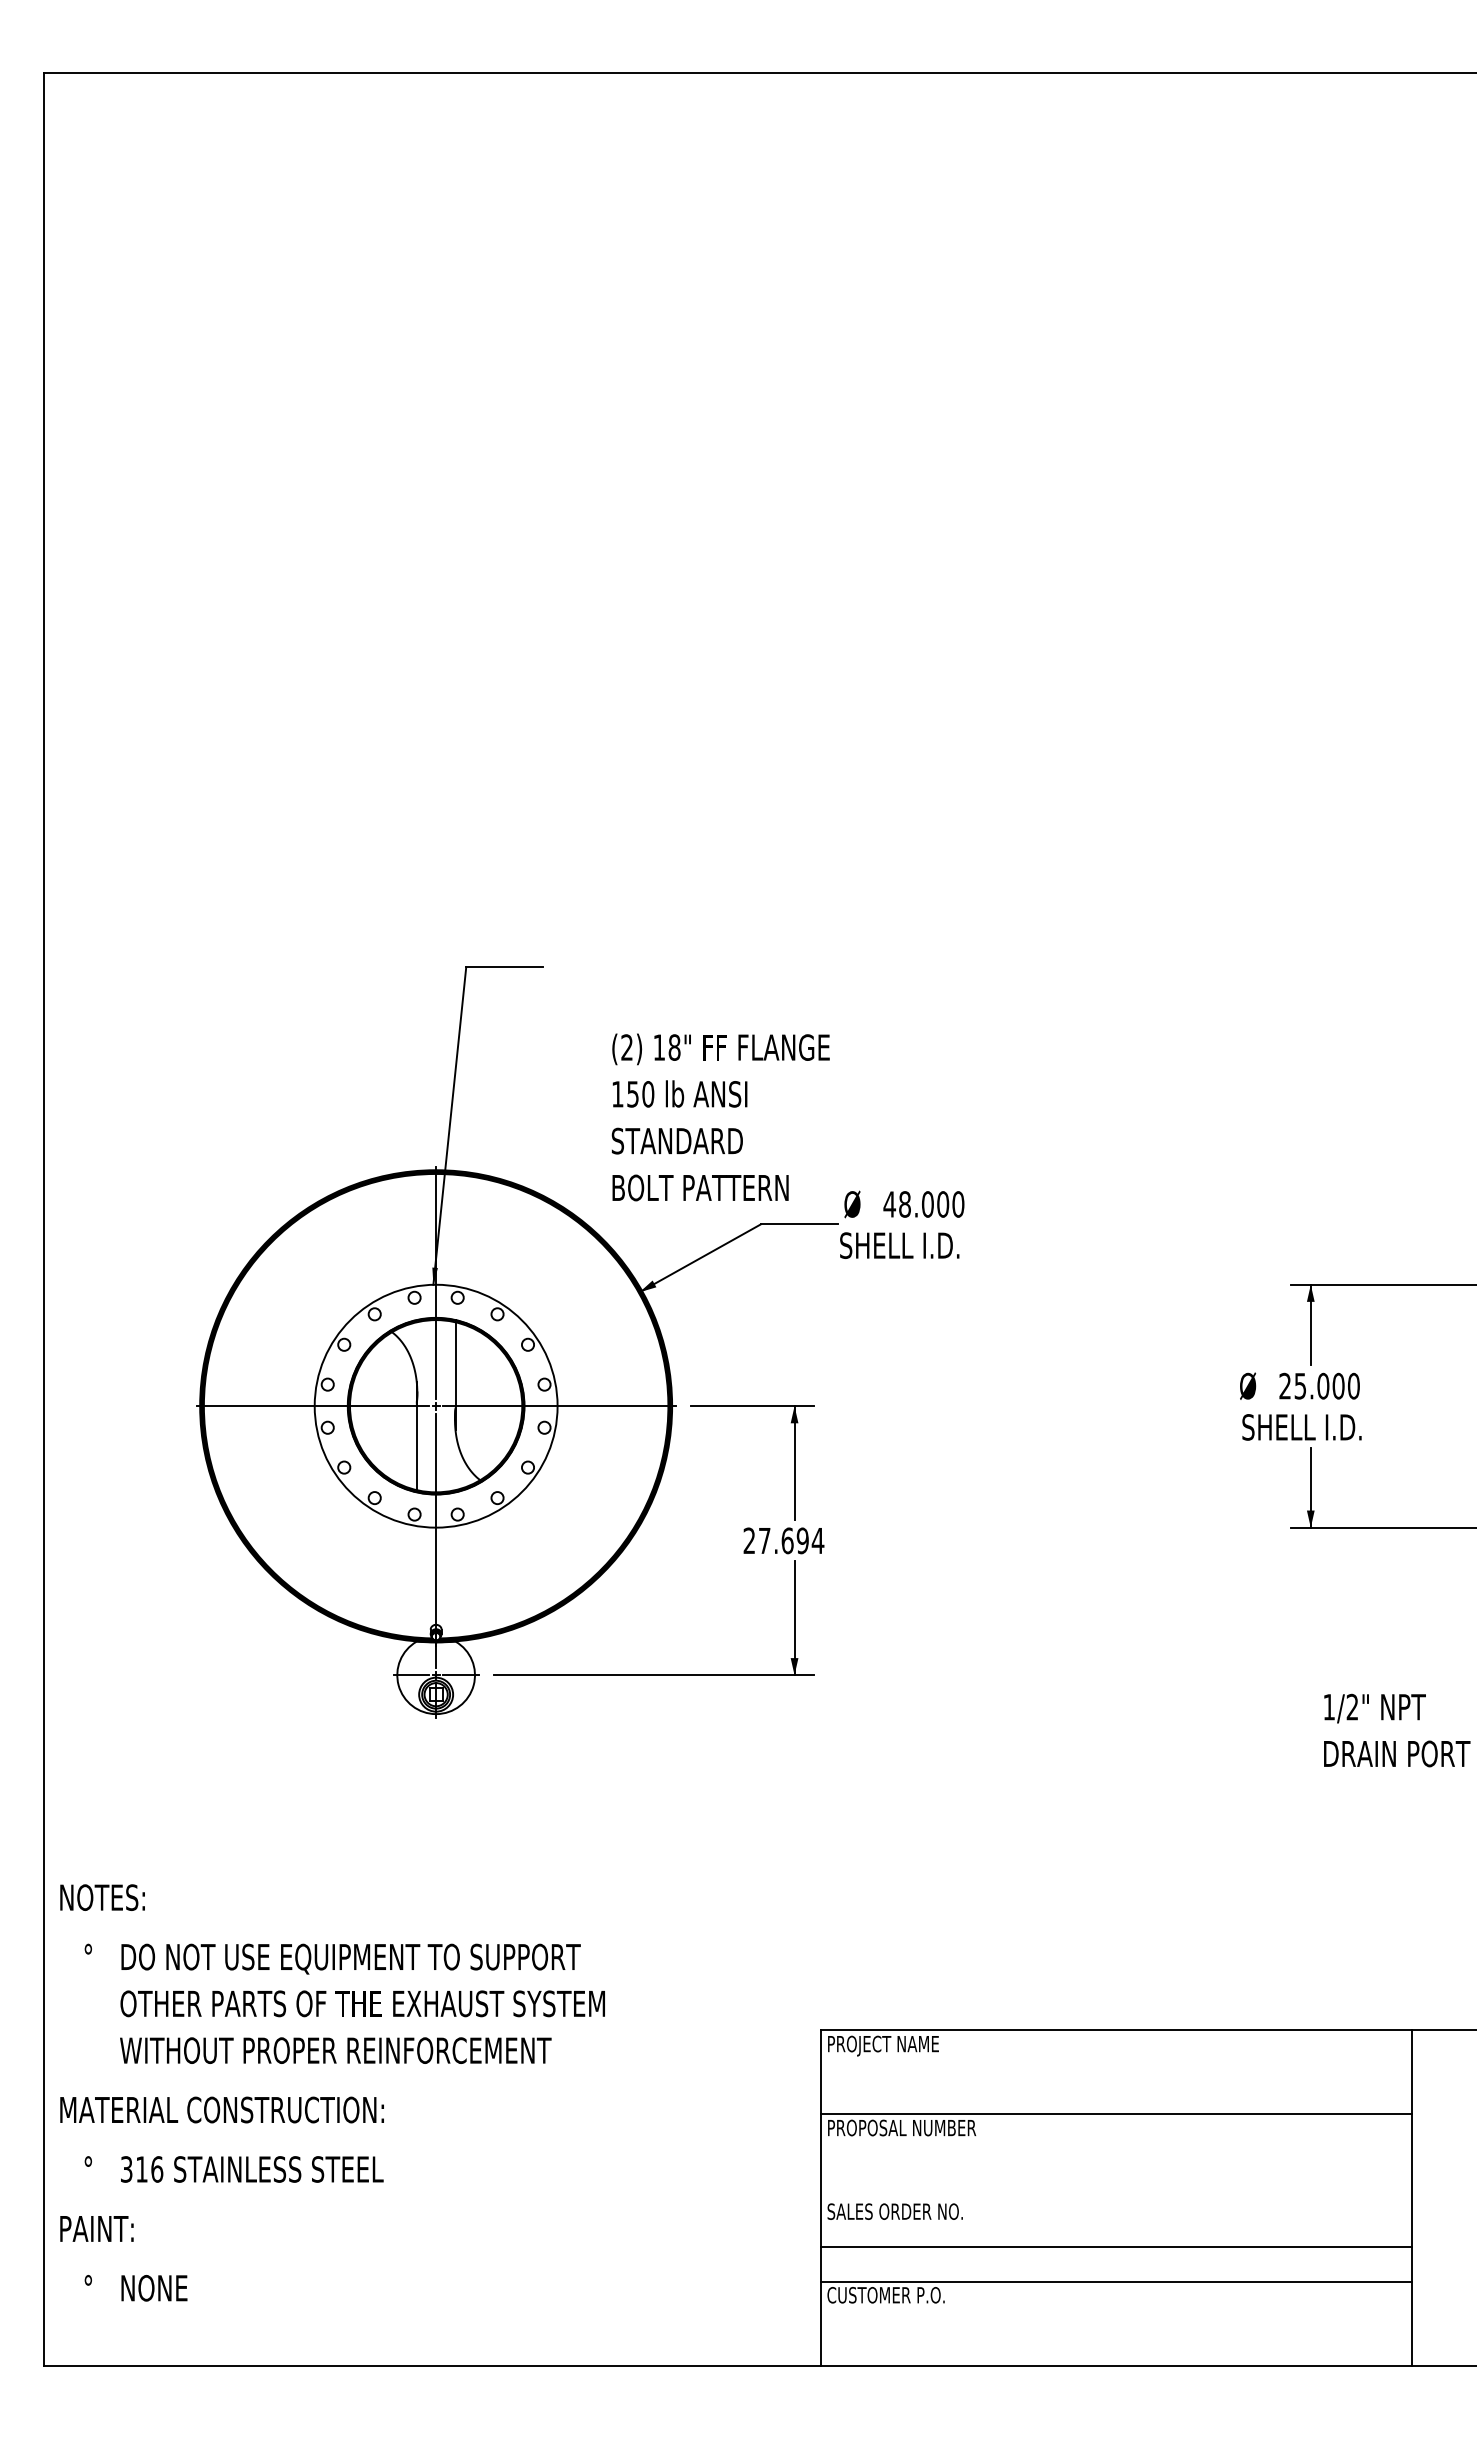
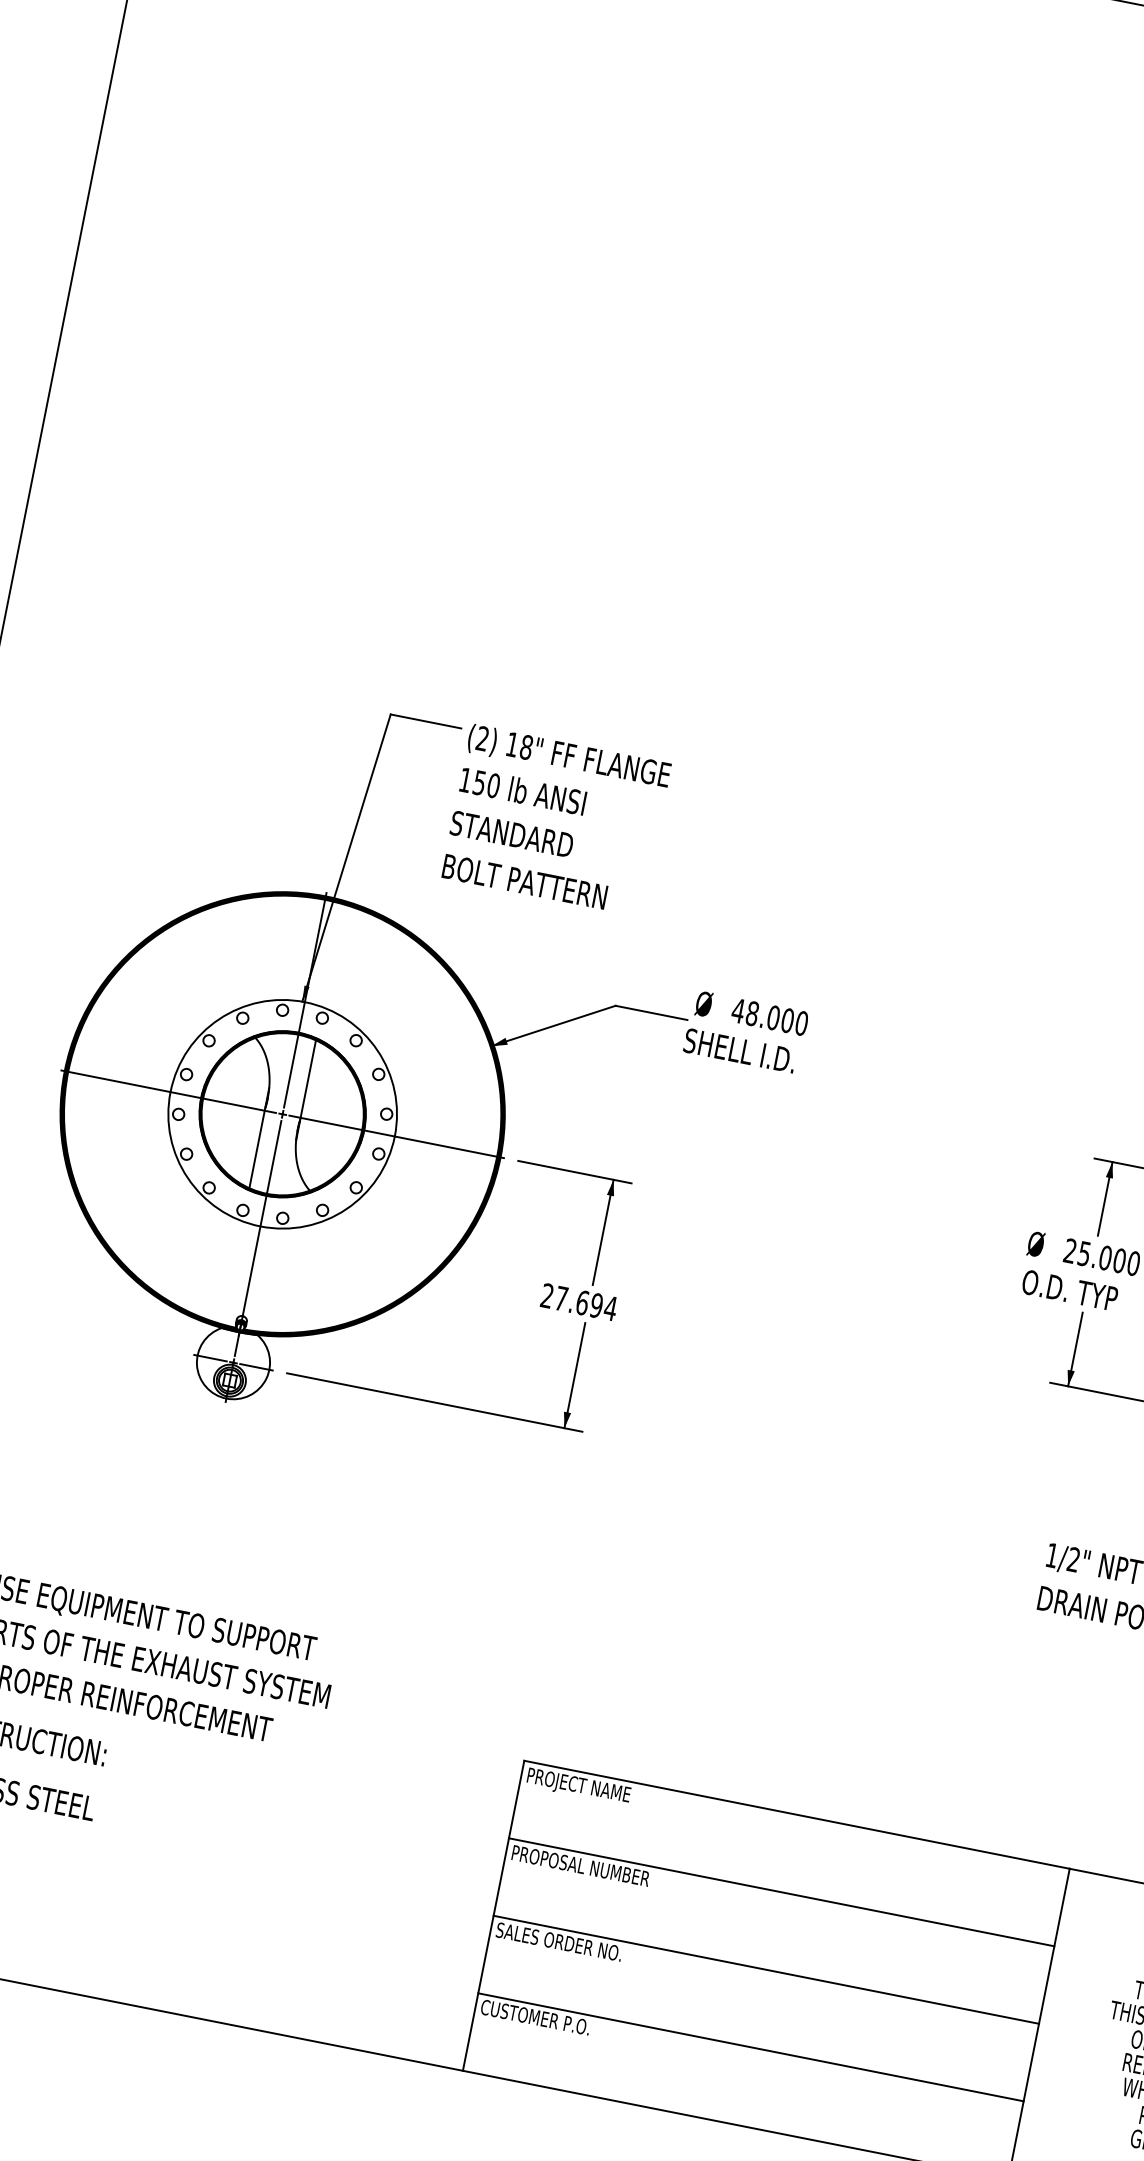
text: (720, 1117) -> (556, 820), moved
text: (1301, 1427) -> (1077, 1292), SHELL I.D. -> O.D. TYP
line: (1116, 2246) -> (766, 1969), moved

